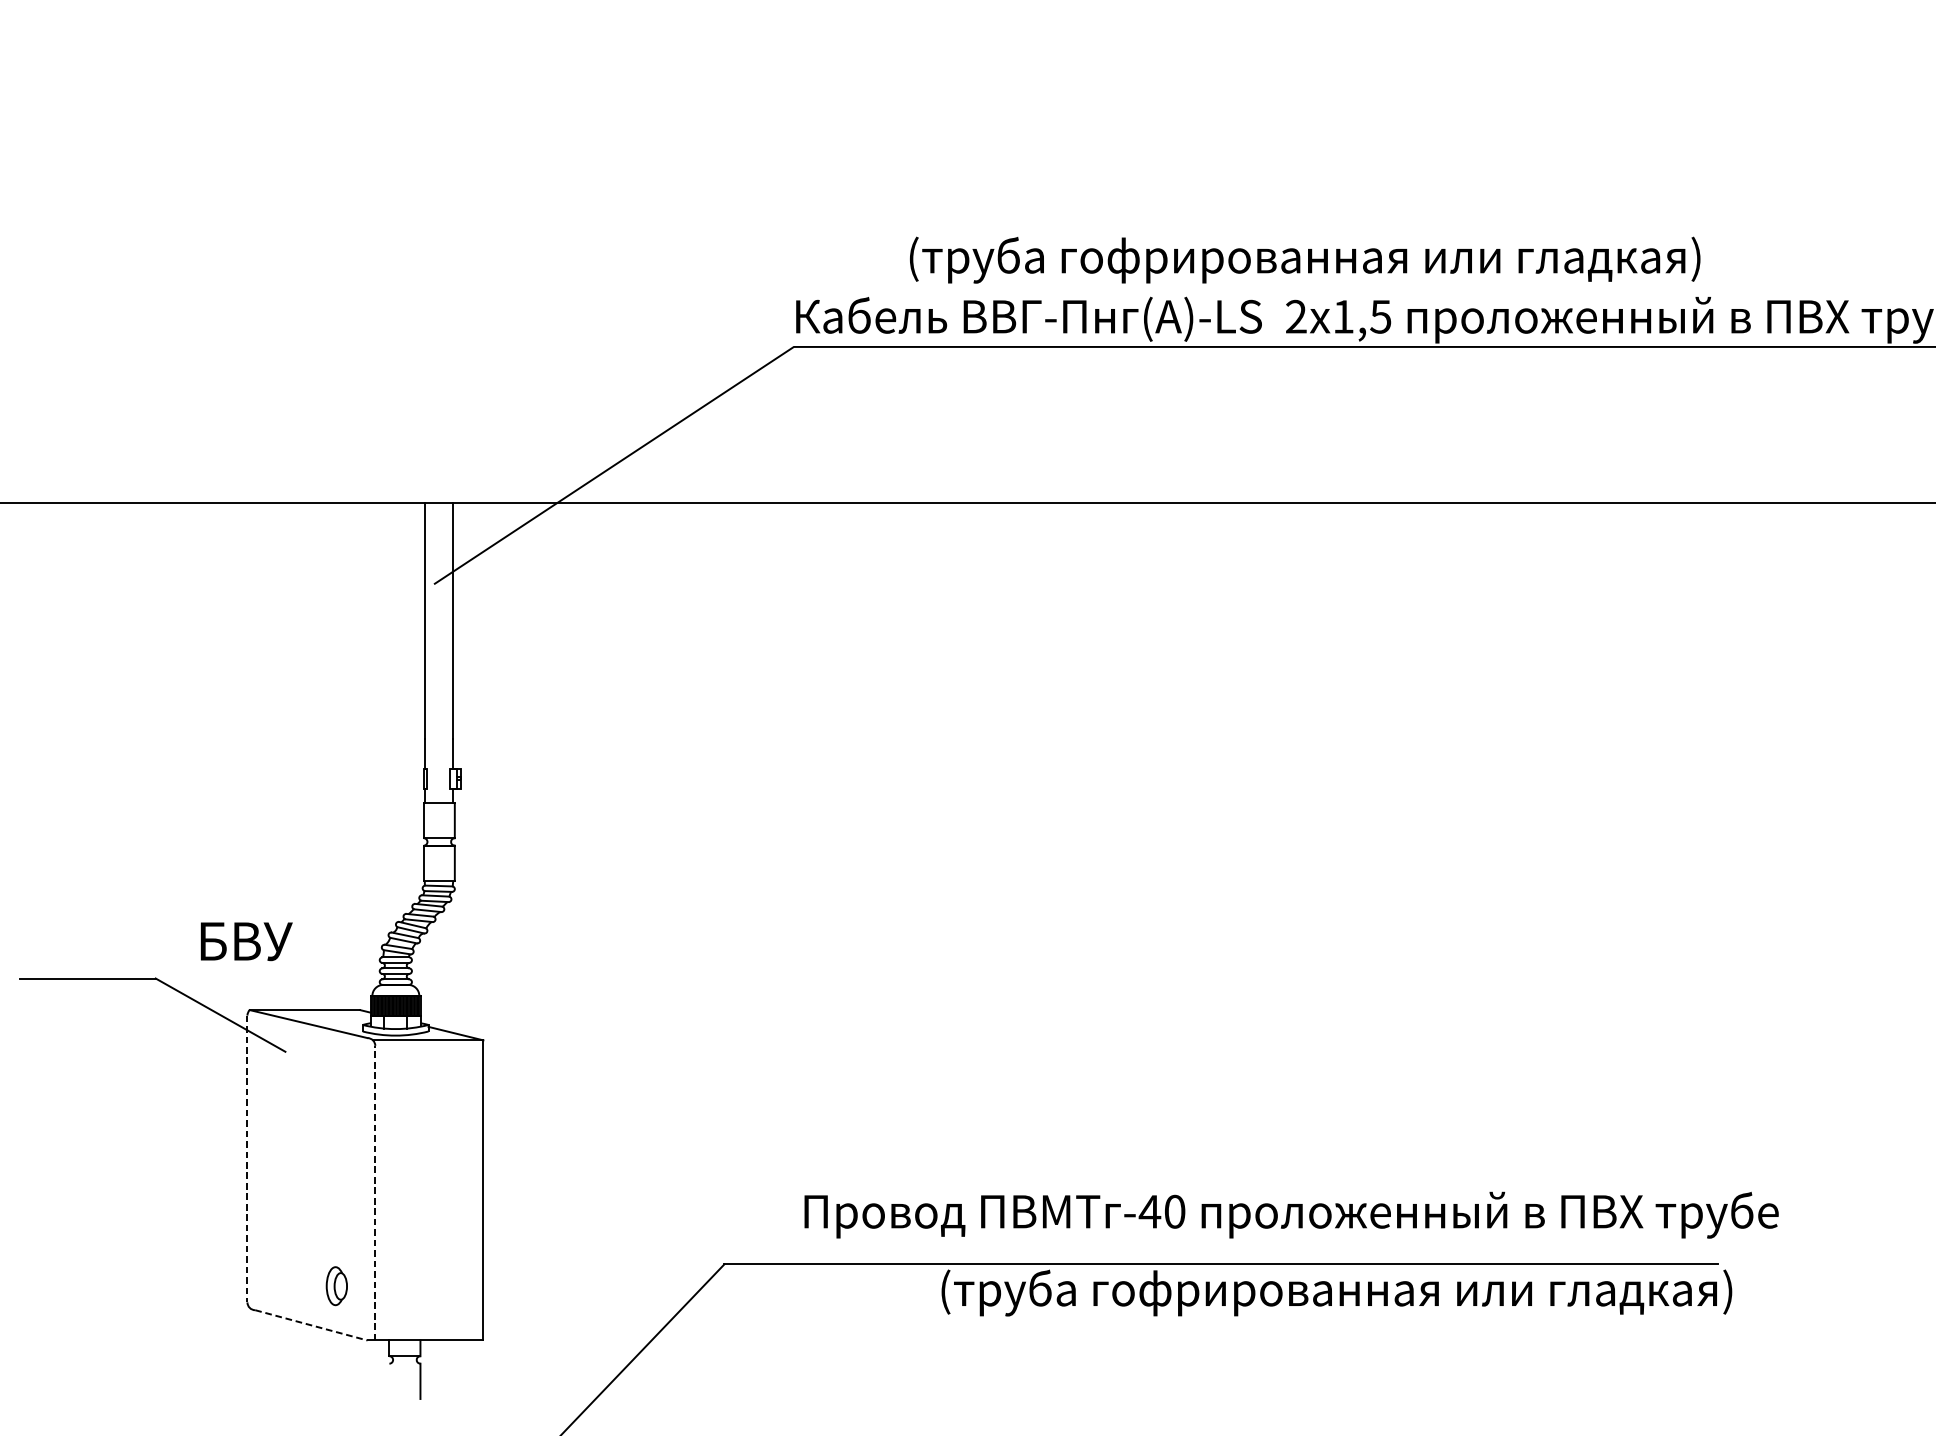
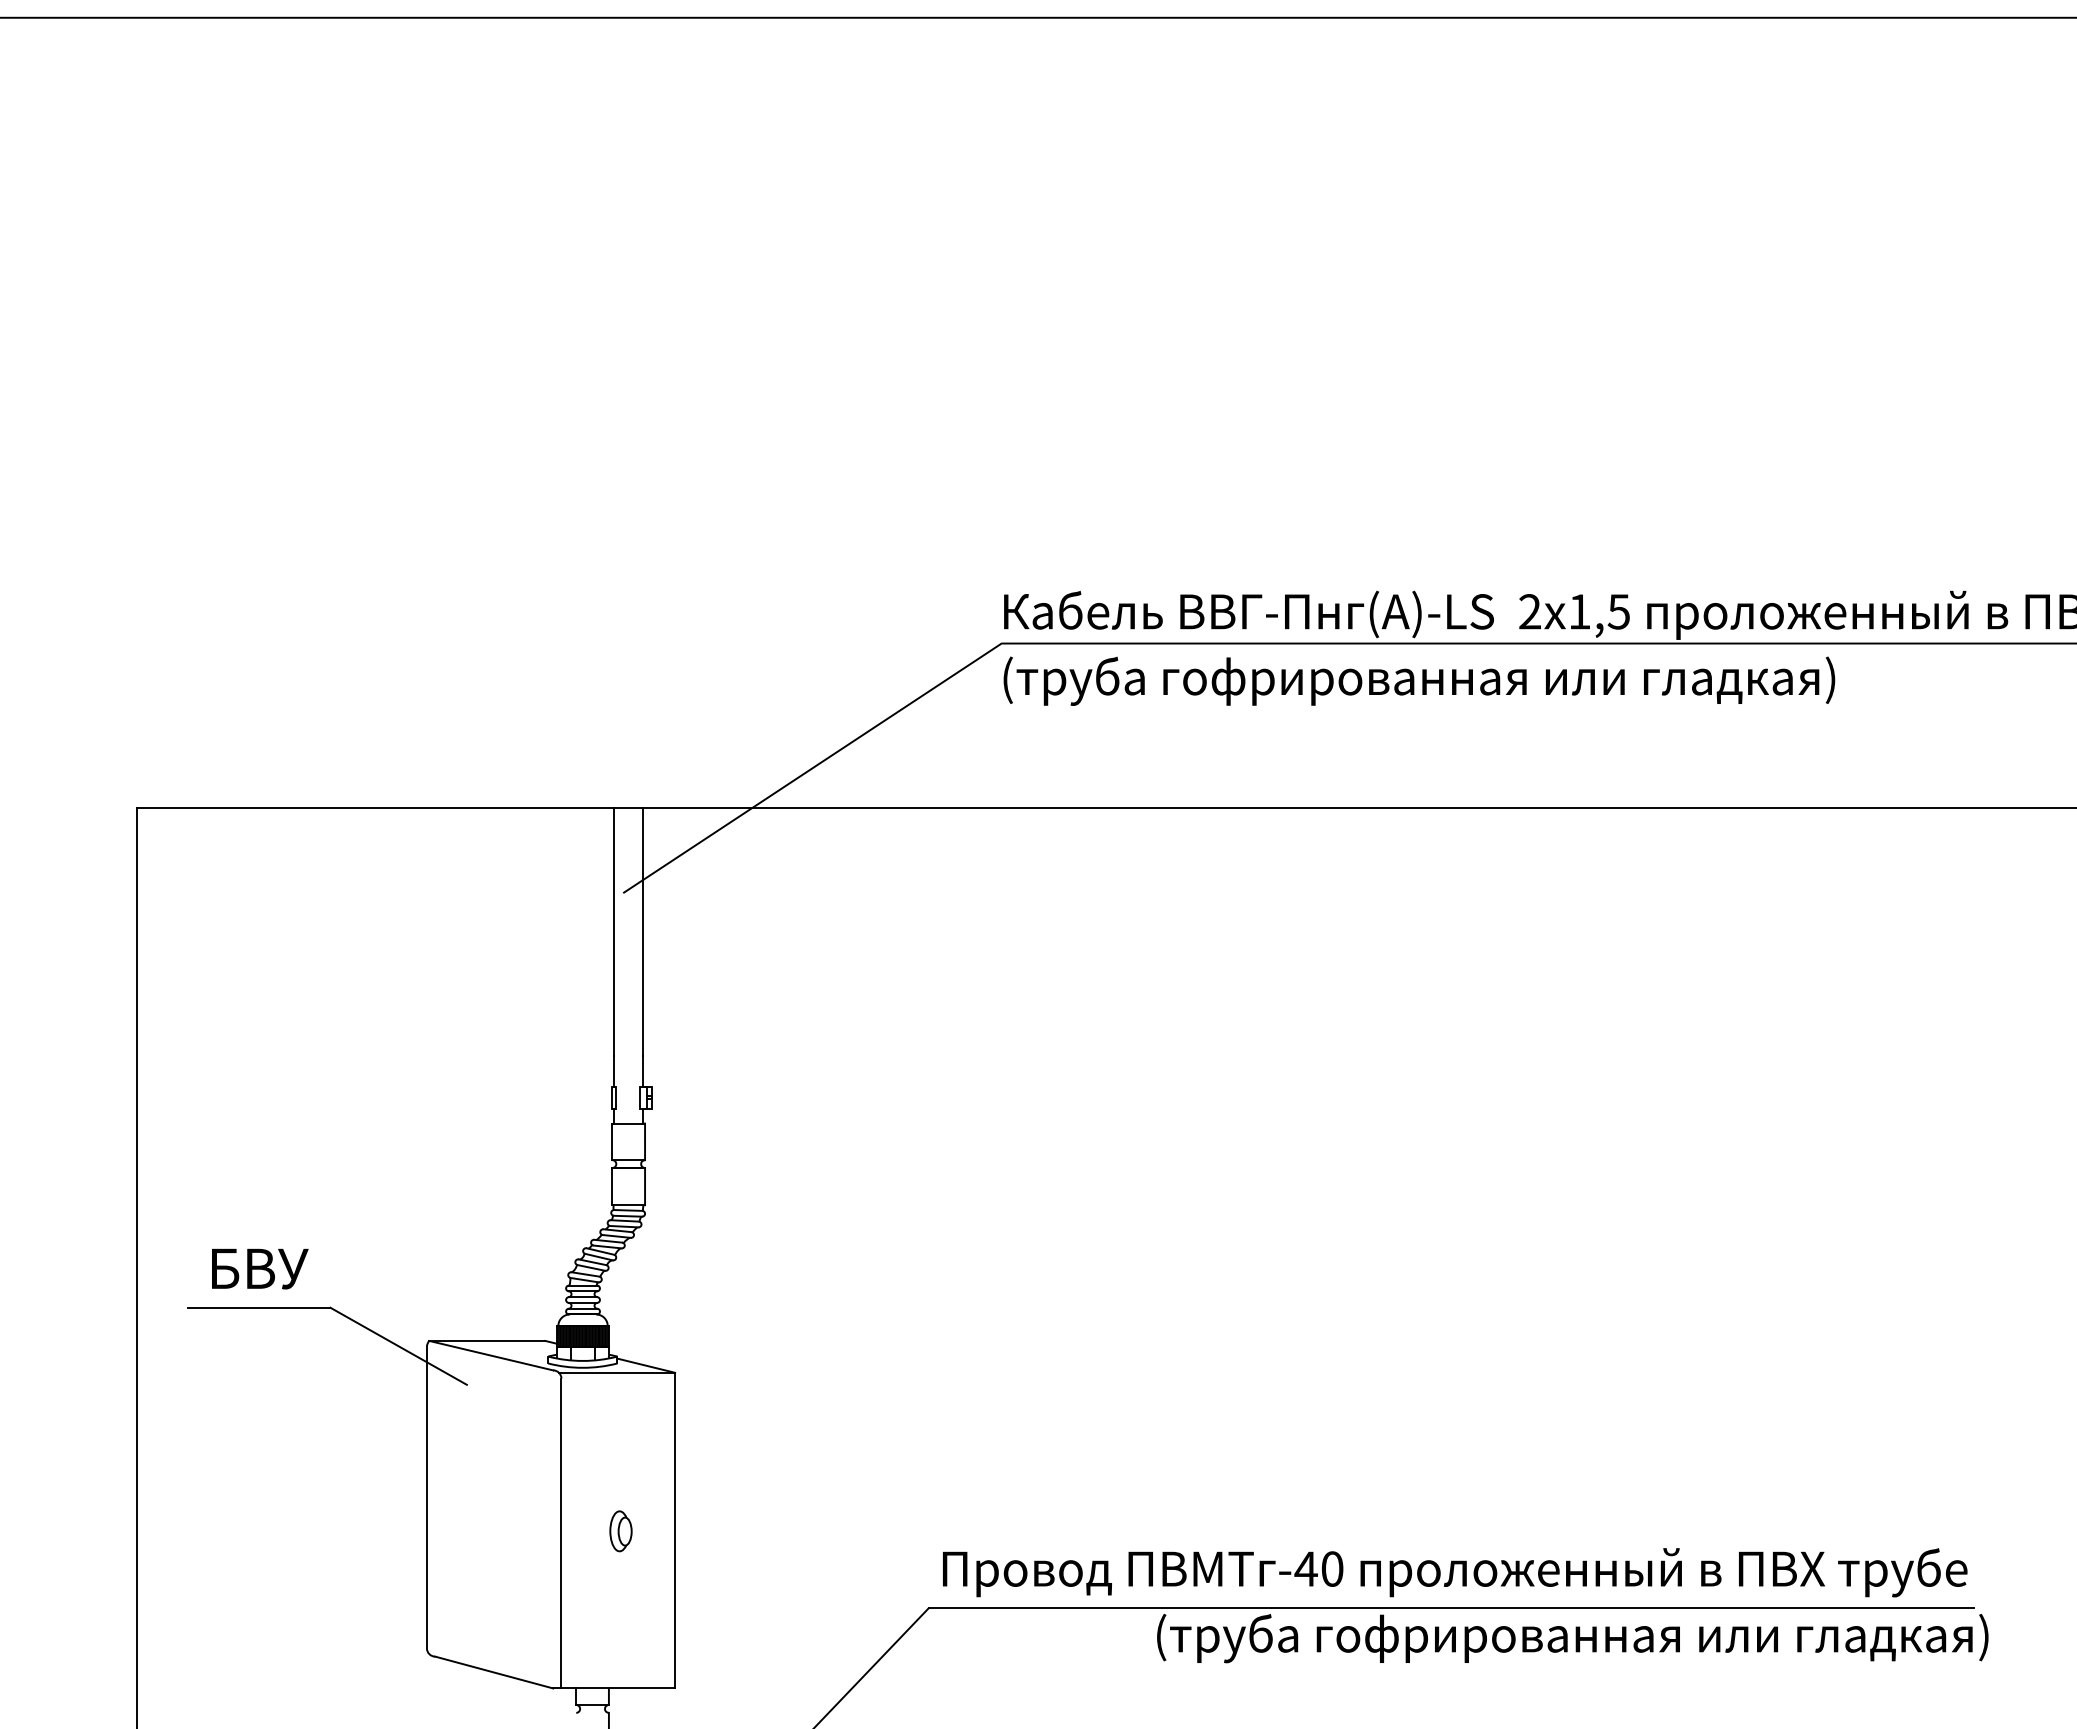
text: (1305, 259) -> (1419, 680), moved
text: (247, 941) -> (260, 1268), moved
line: (247, 1158) -> (426, 1497), dashed -> solid
line: (375, 1193) -> (561, 1533), dashed -> solid
text: (1291, 1215) -> (1455, 1572), moved
part: (336, 1286) -> (620, 1531), moved
line: (311, 1325) -> (494, 1672), dashed -> solid

